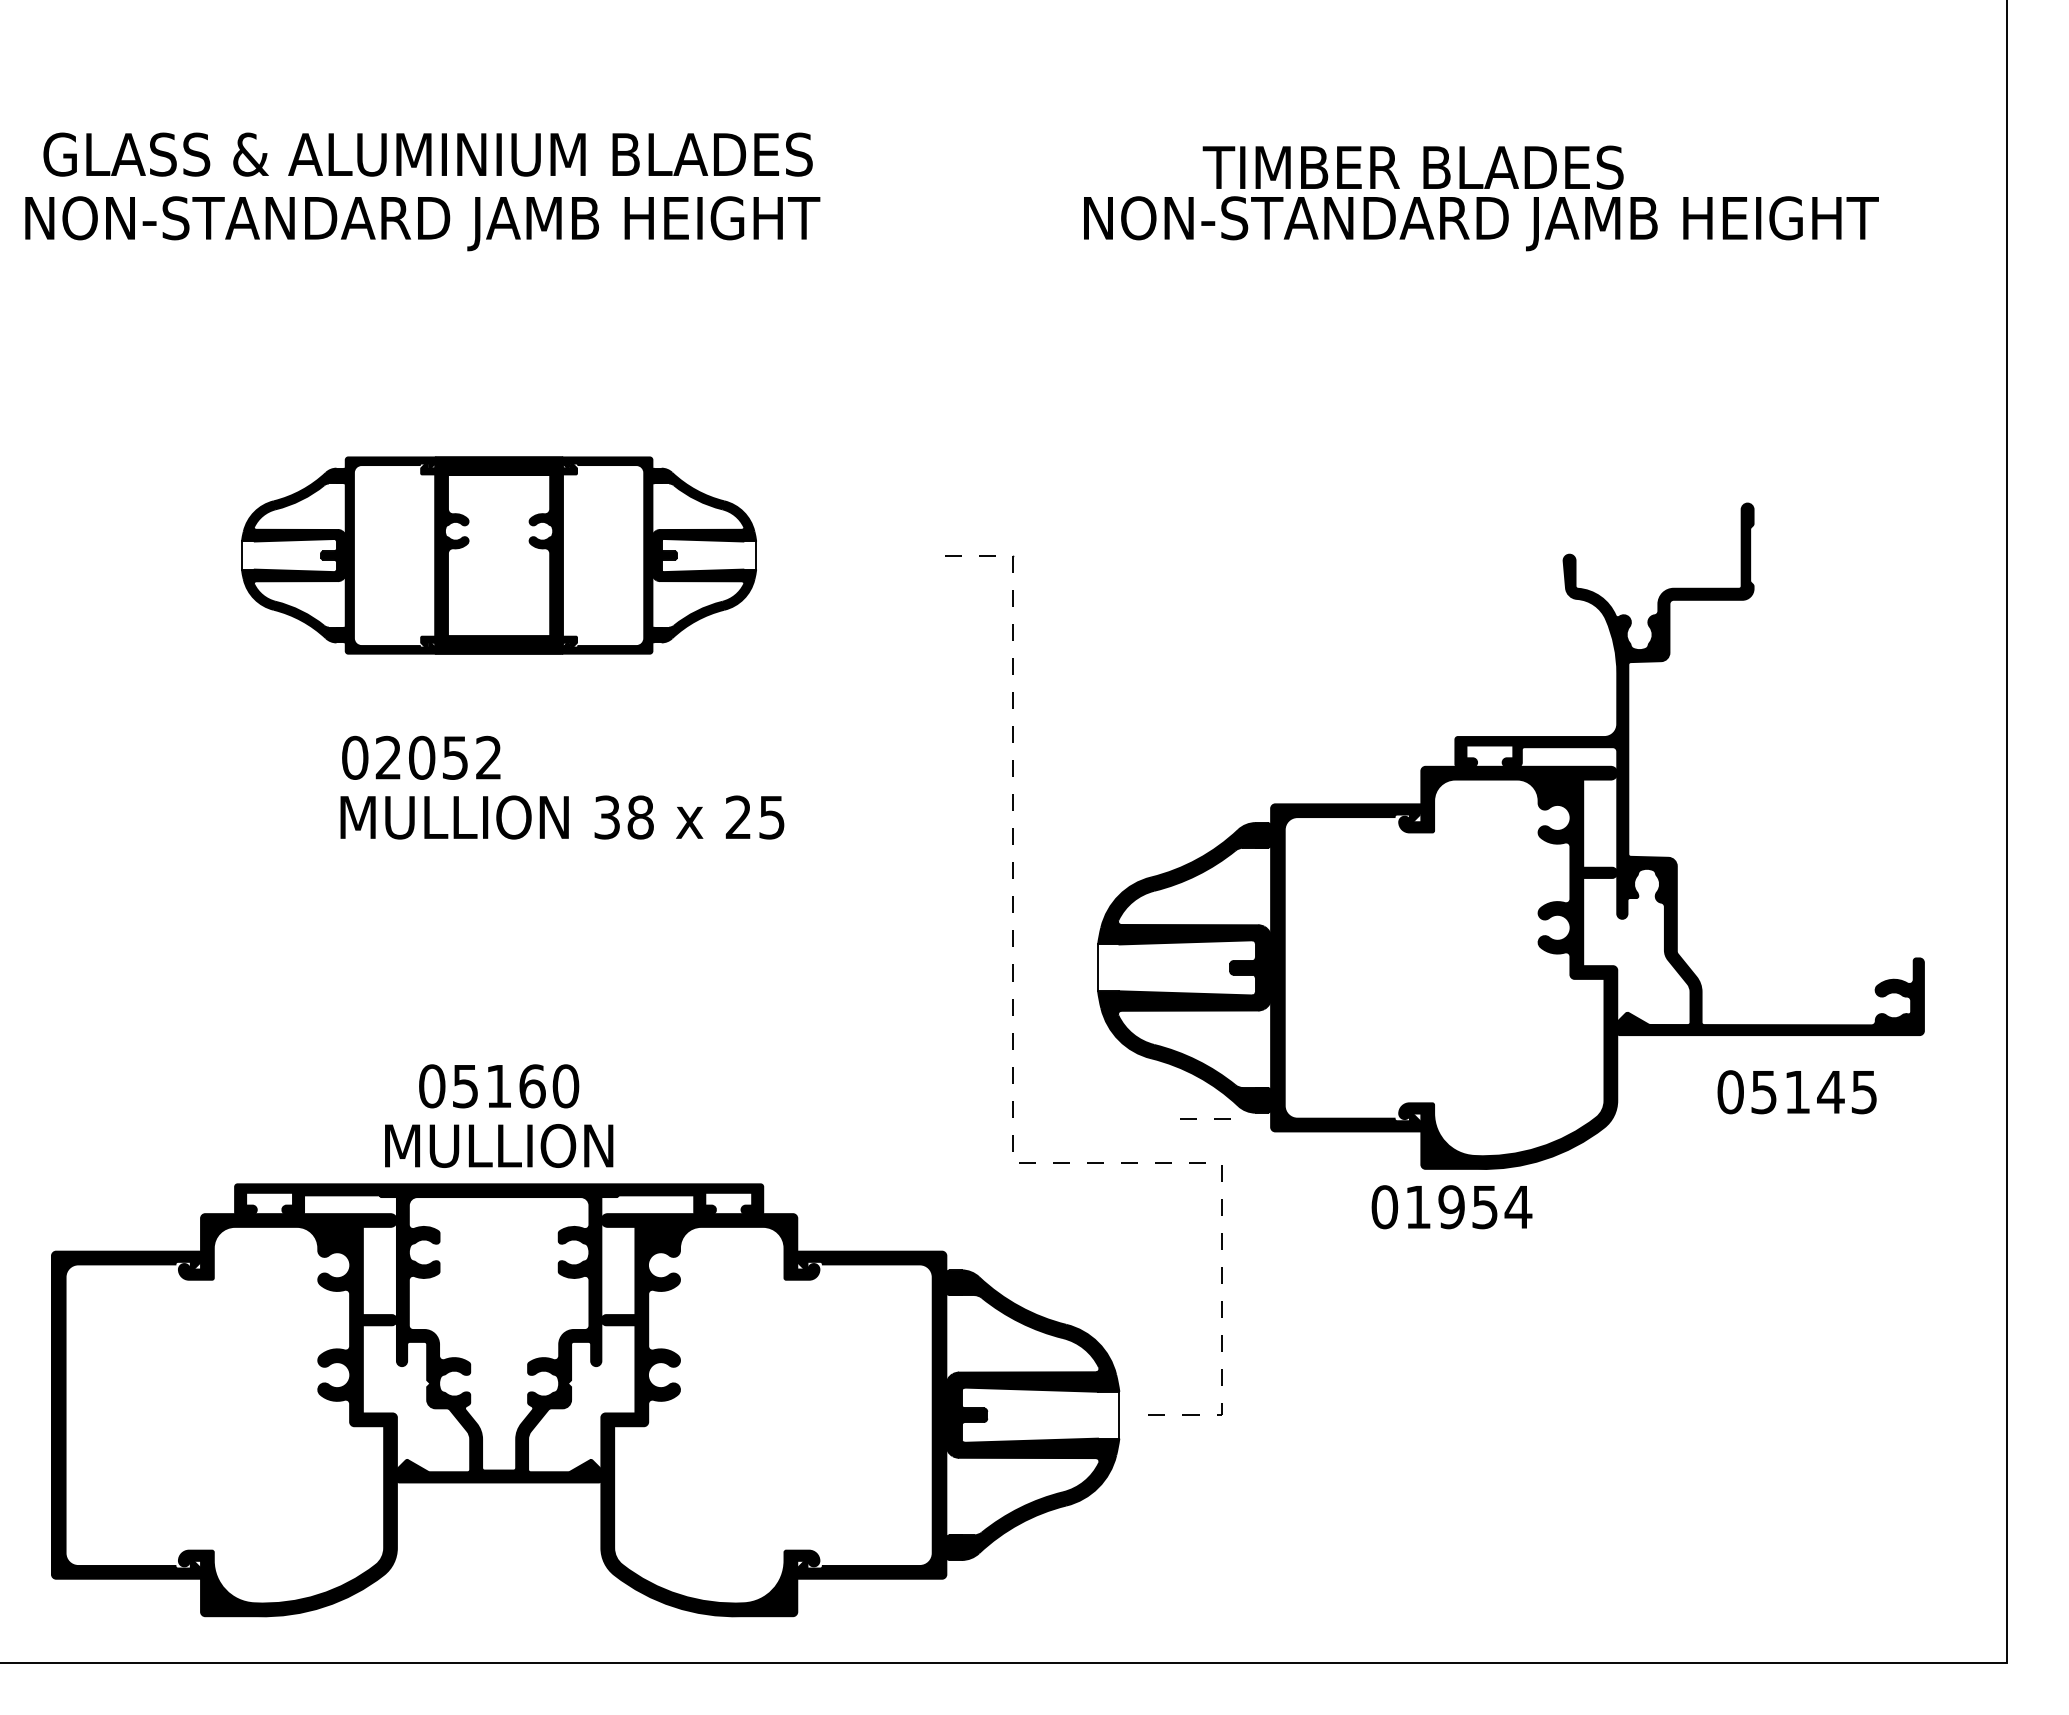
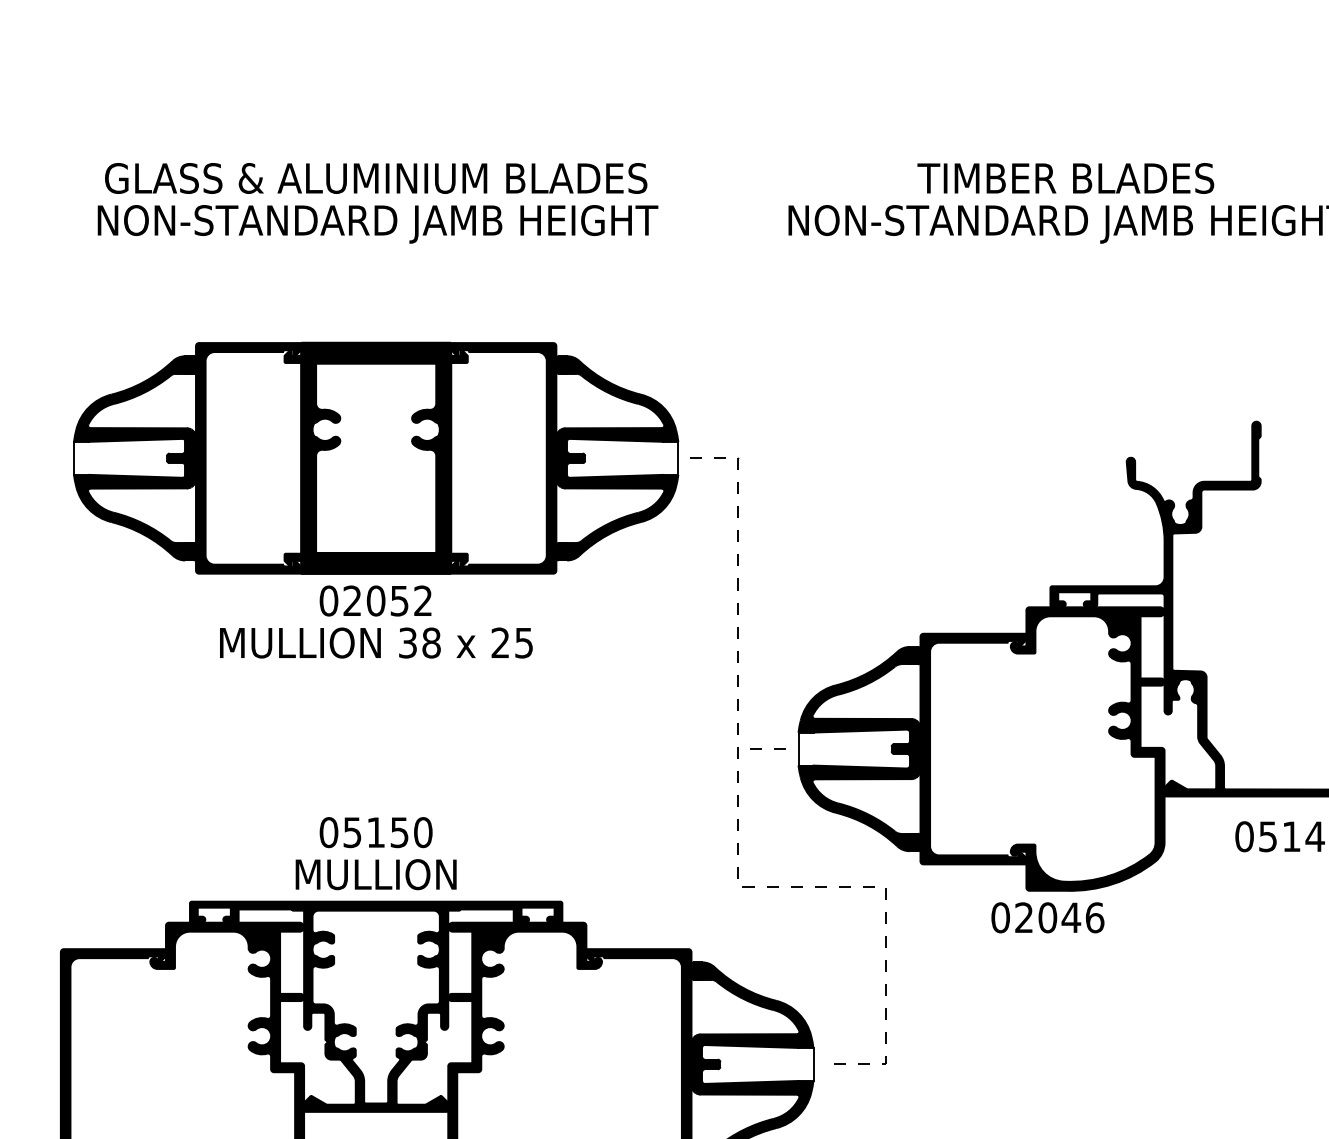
text: (427, 154) -> (375, 178), moved
text: (1412, 167) -> (1065, 178), moved
text: (422, 223) -> (377, 224), moved
part: (498, 555) -> (375, 458), size x1.67
text: (421, 757) -> (375, 600), moved
text: (562, 817) -> (376, 643), moved
text: (532, 1086) -> (399, 832), 05160 -> 05150
line: (1196, 1118) -> (762, 748), moved
text: (1468, 1207) -> (1059, 918), 01954 -> 02046

